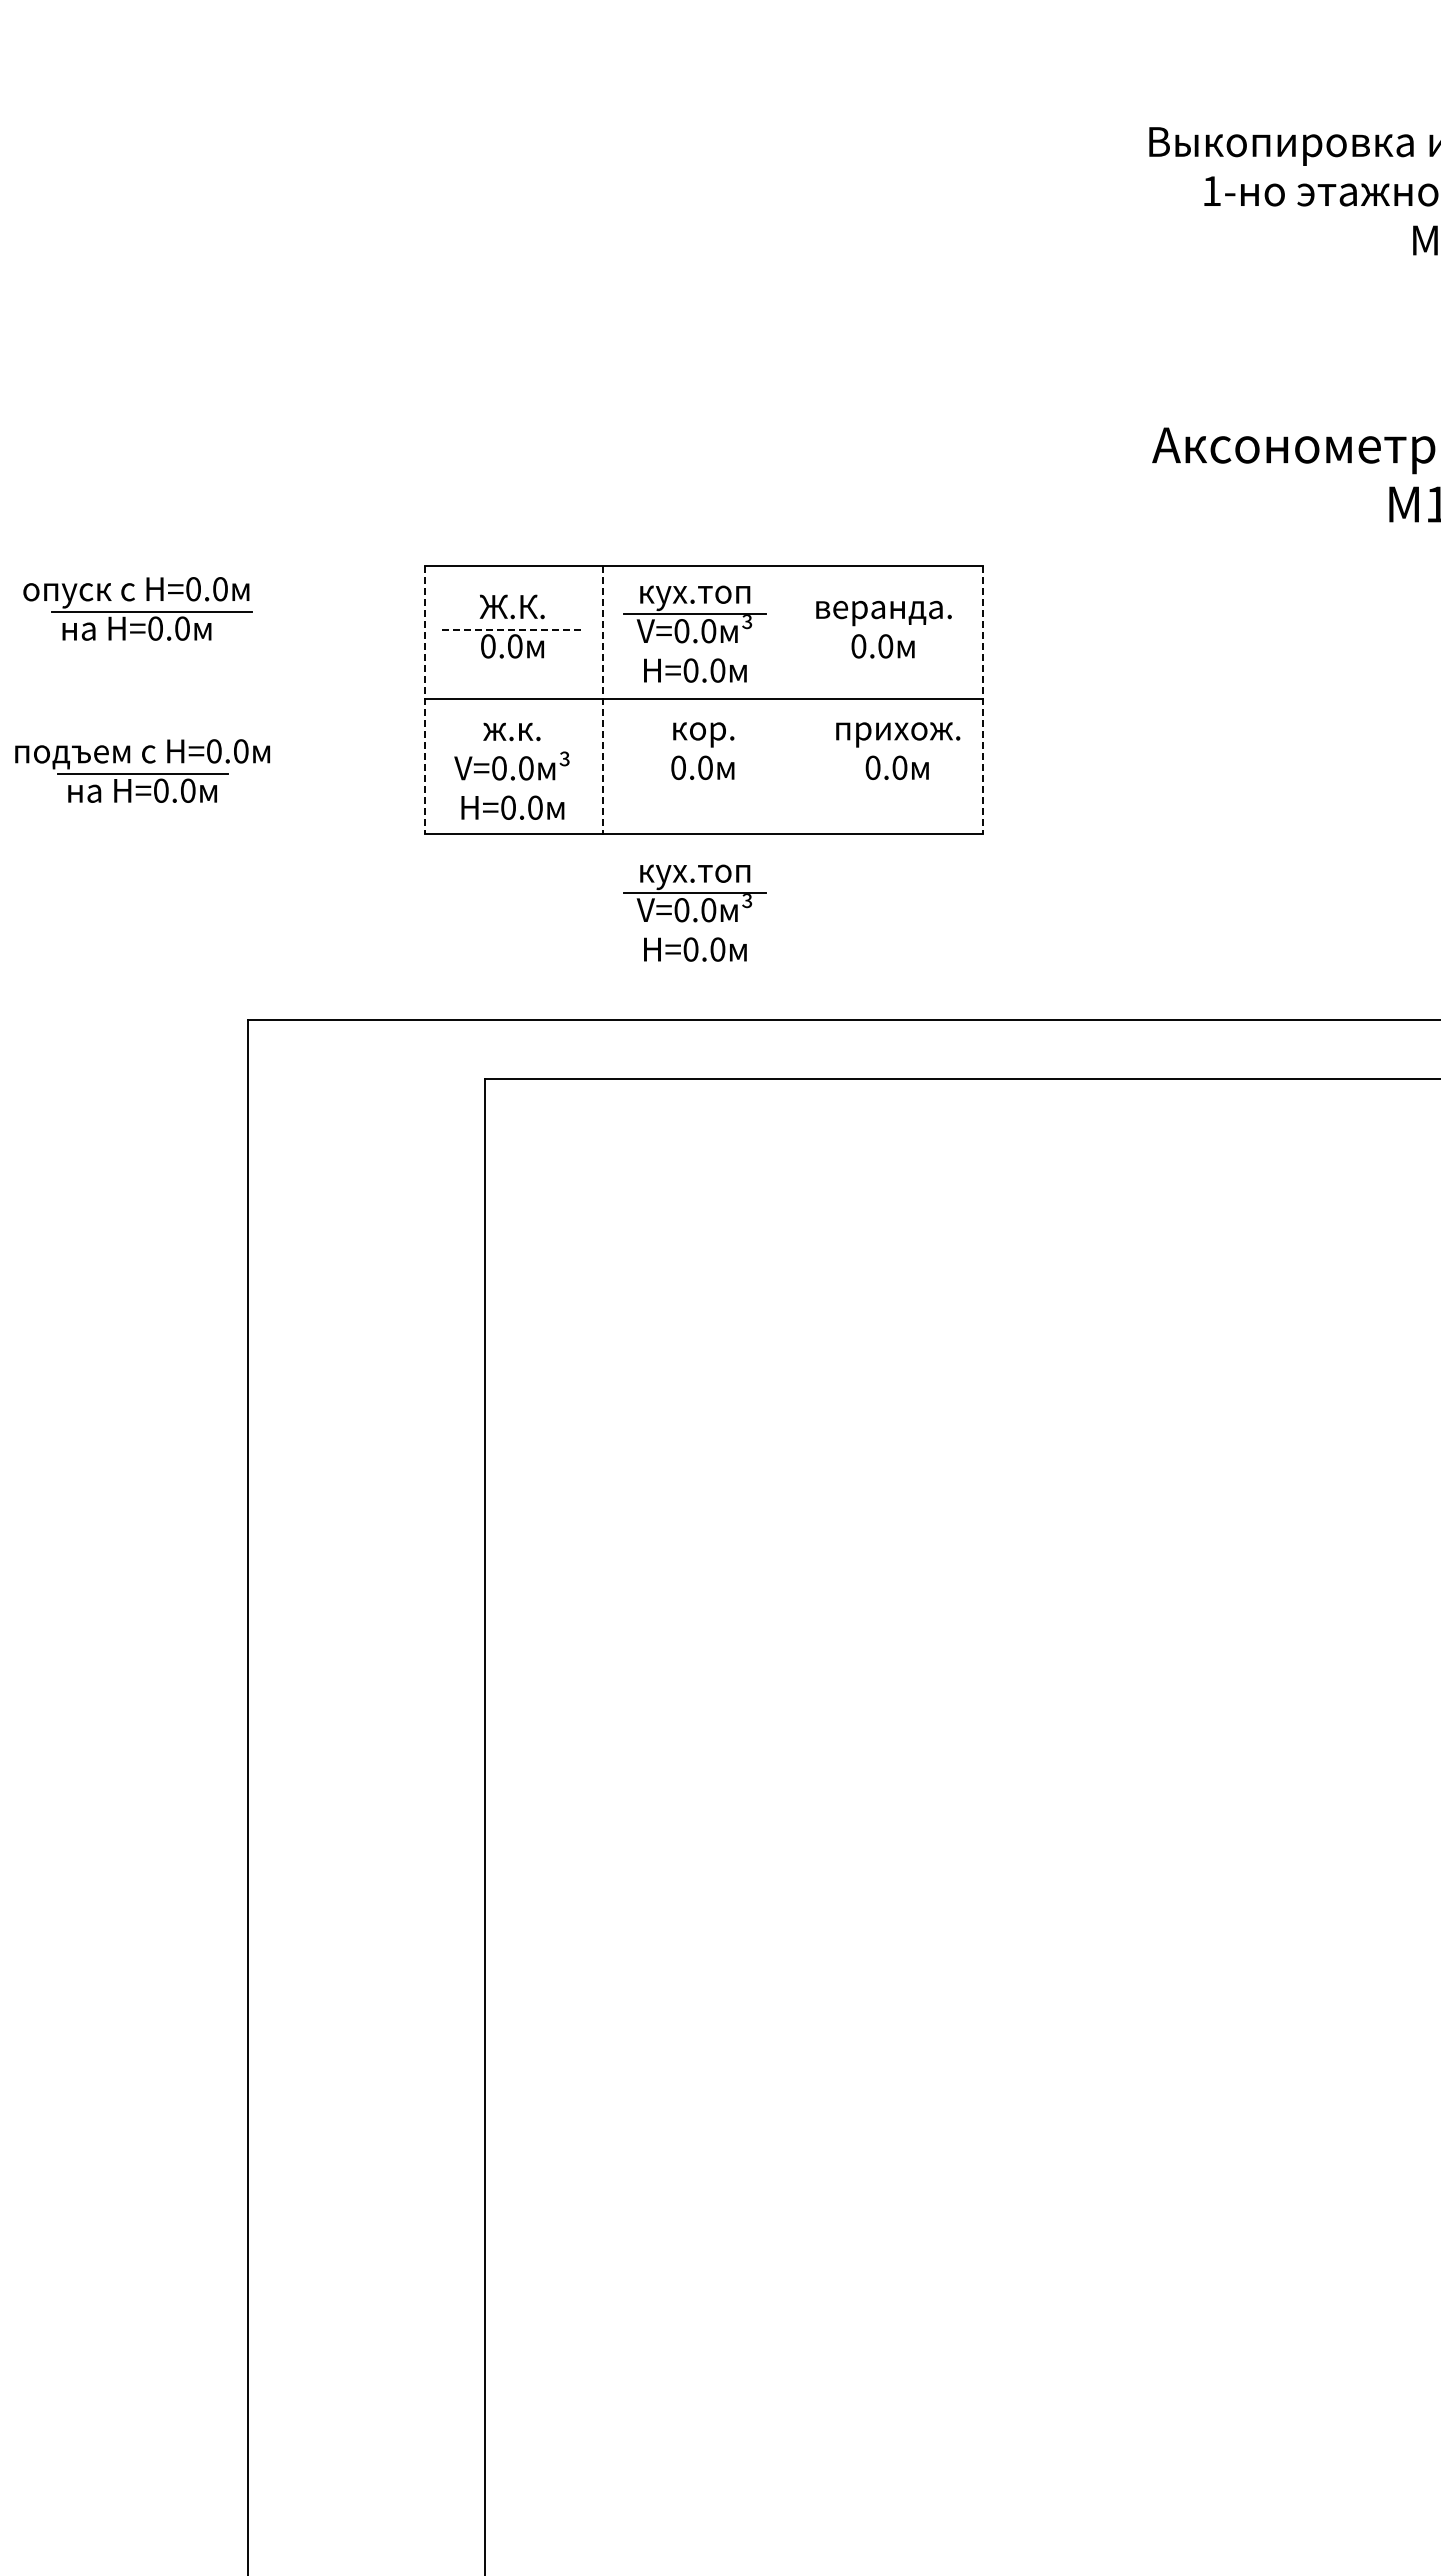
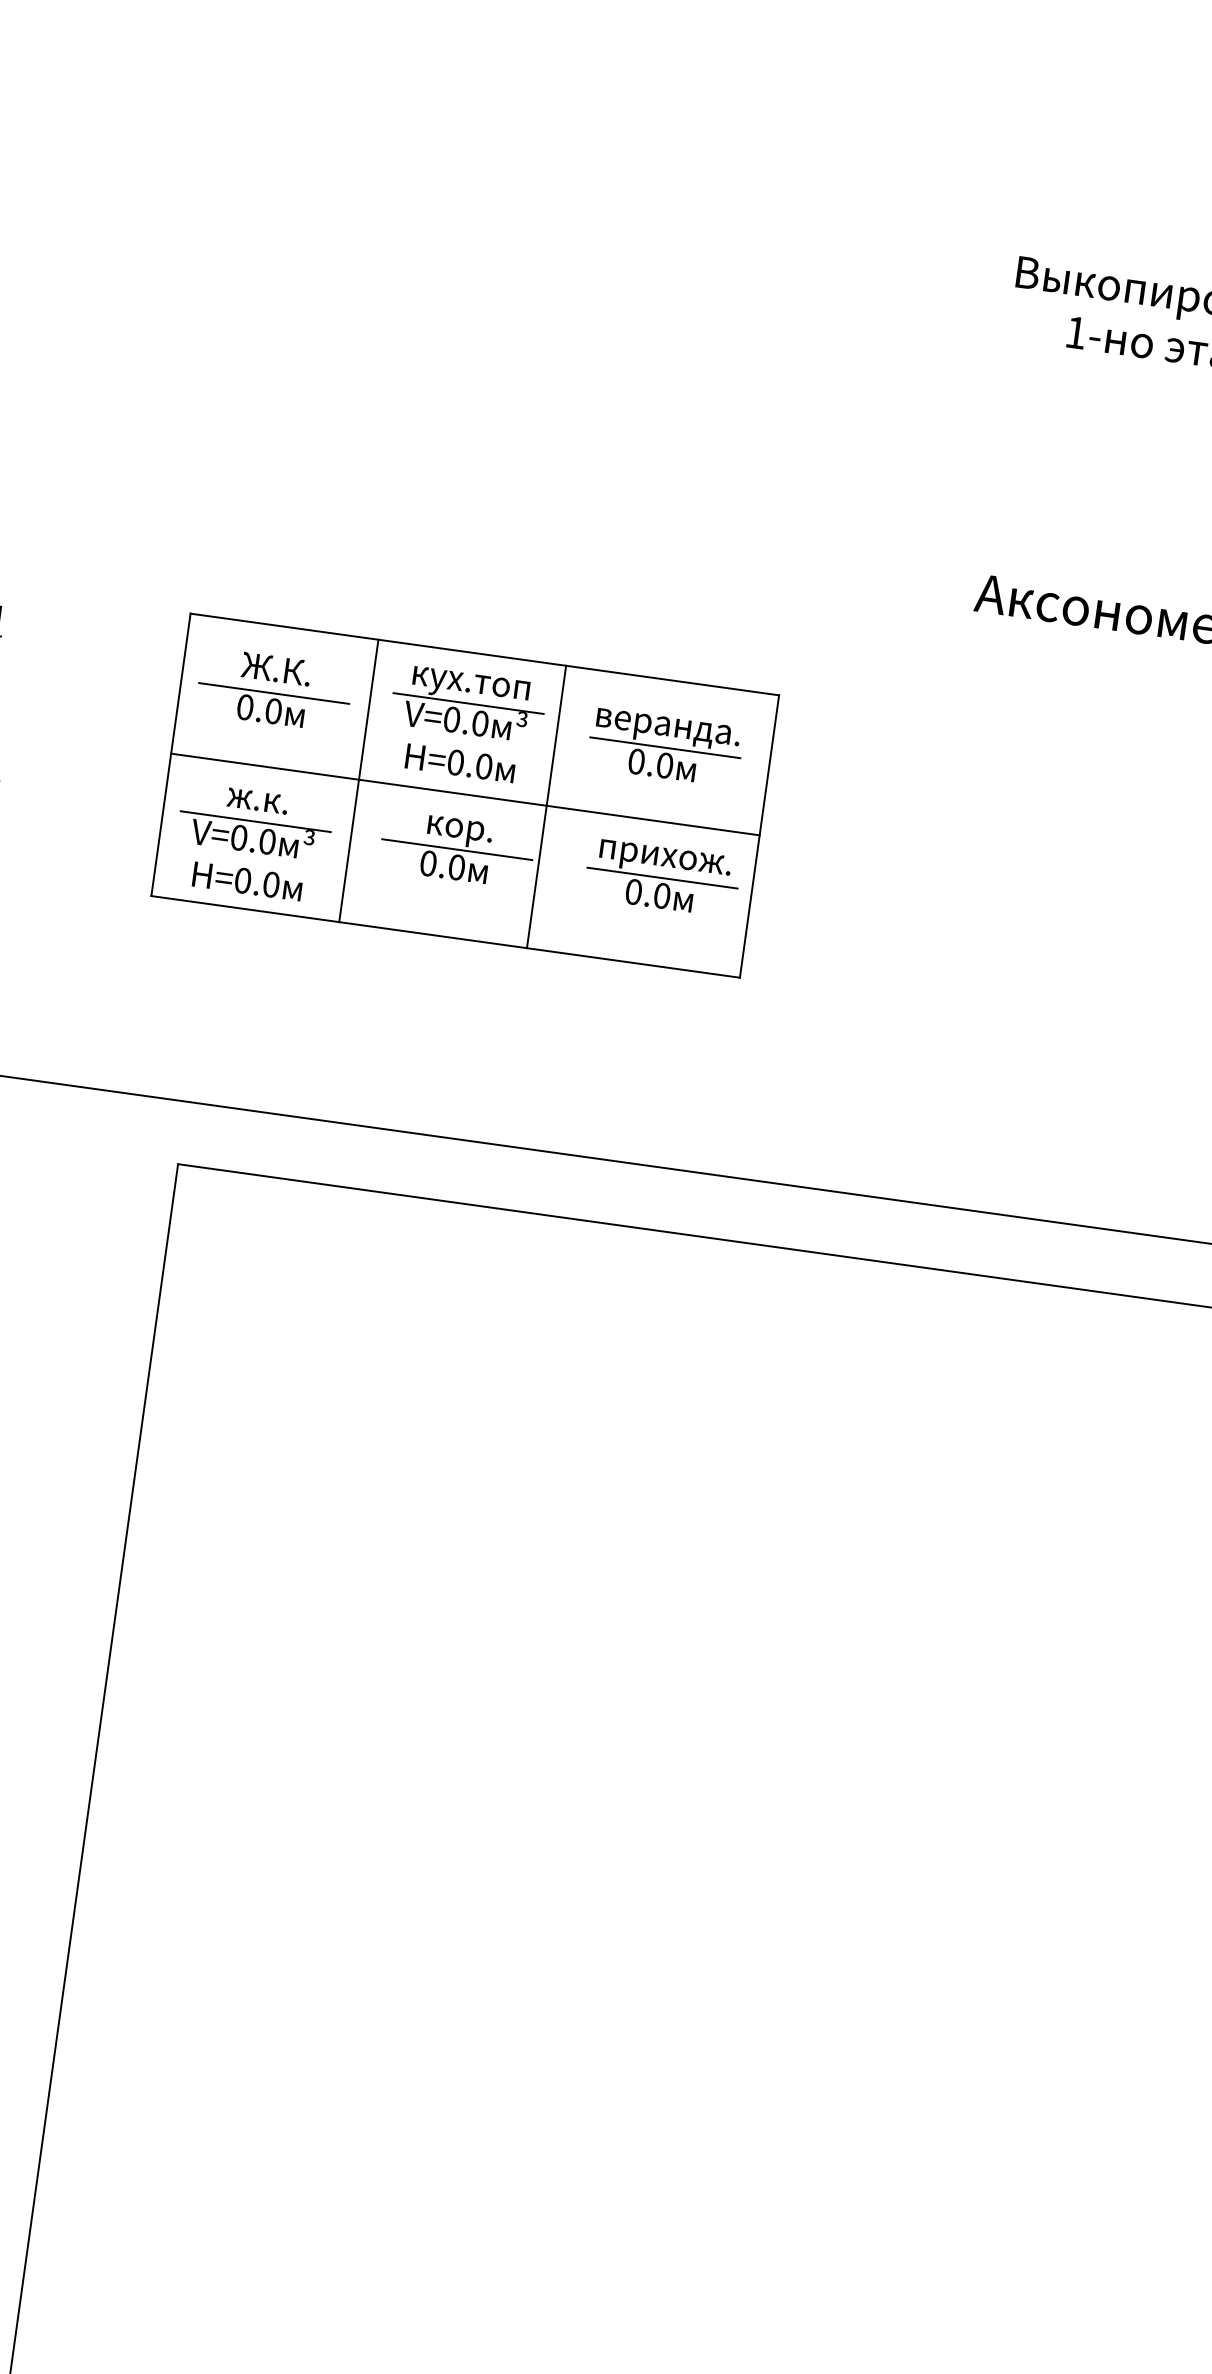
line: (513, 629) -> (274, 693), dashed -> solid
line: (883, 629) -> (665, 747), added
line: (781, 699) -> (547, 806), added
line: (425, 700) -> (171, 755), dashed -> solid
line: (603, 700) -> (359, 781), dashed -> solid
line: (982, 700) -> (759, 836), dashed -> solid
line: (512, 751) -> (255, 821), added
line: (703, 751) -> (457, 849), added
line: (897, 751) -> (662, 878), added
part: (694, 912) -> (424, 1018), removed

